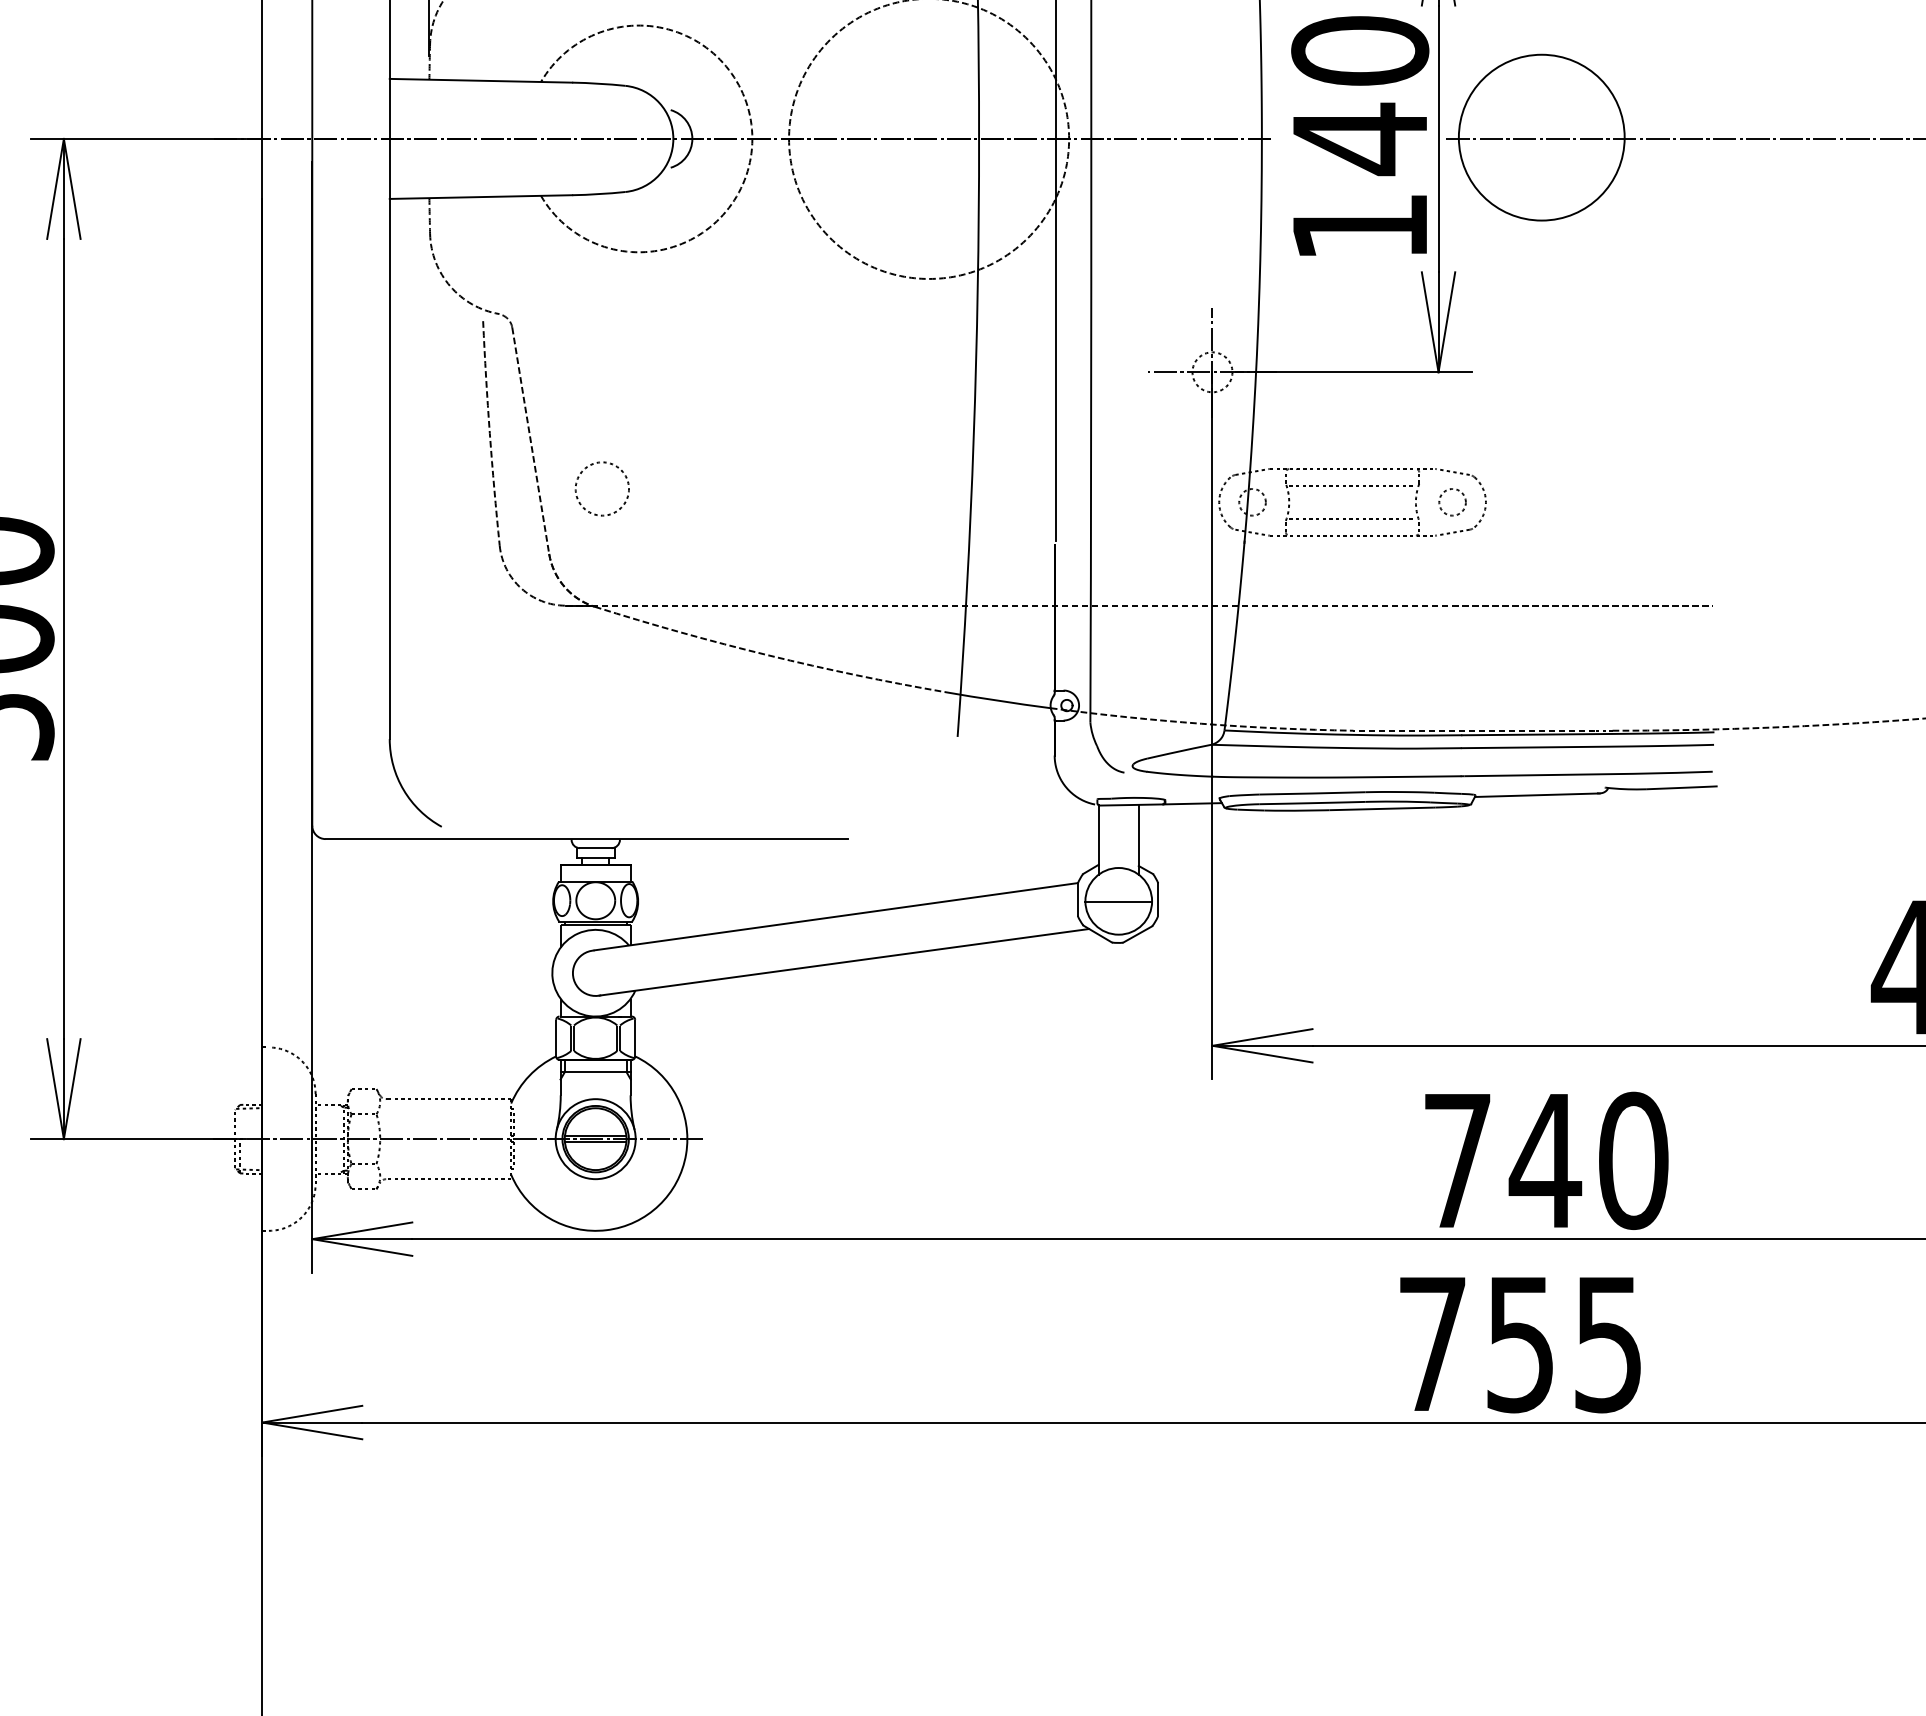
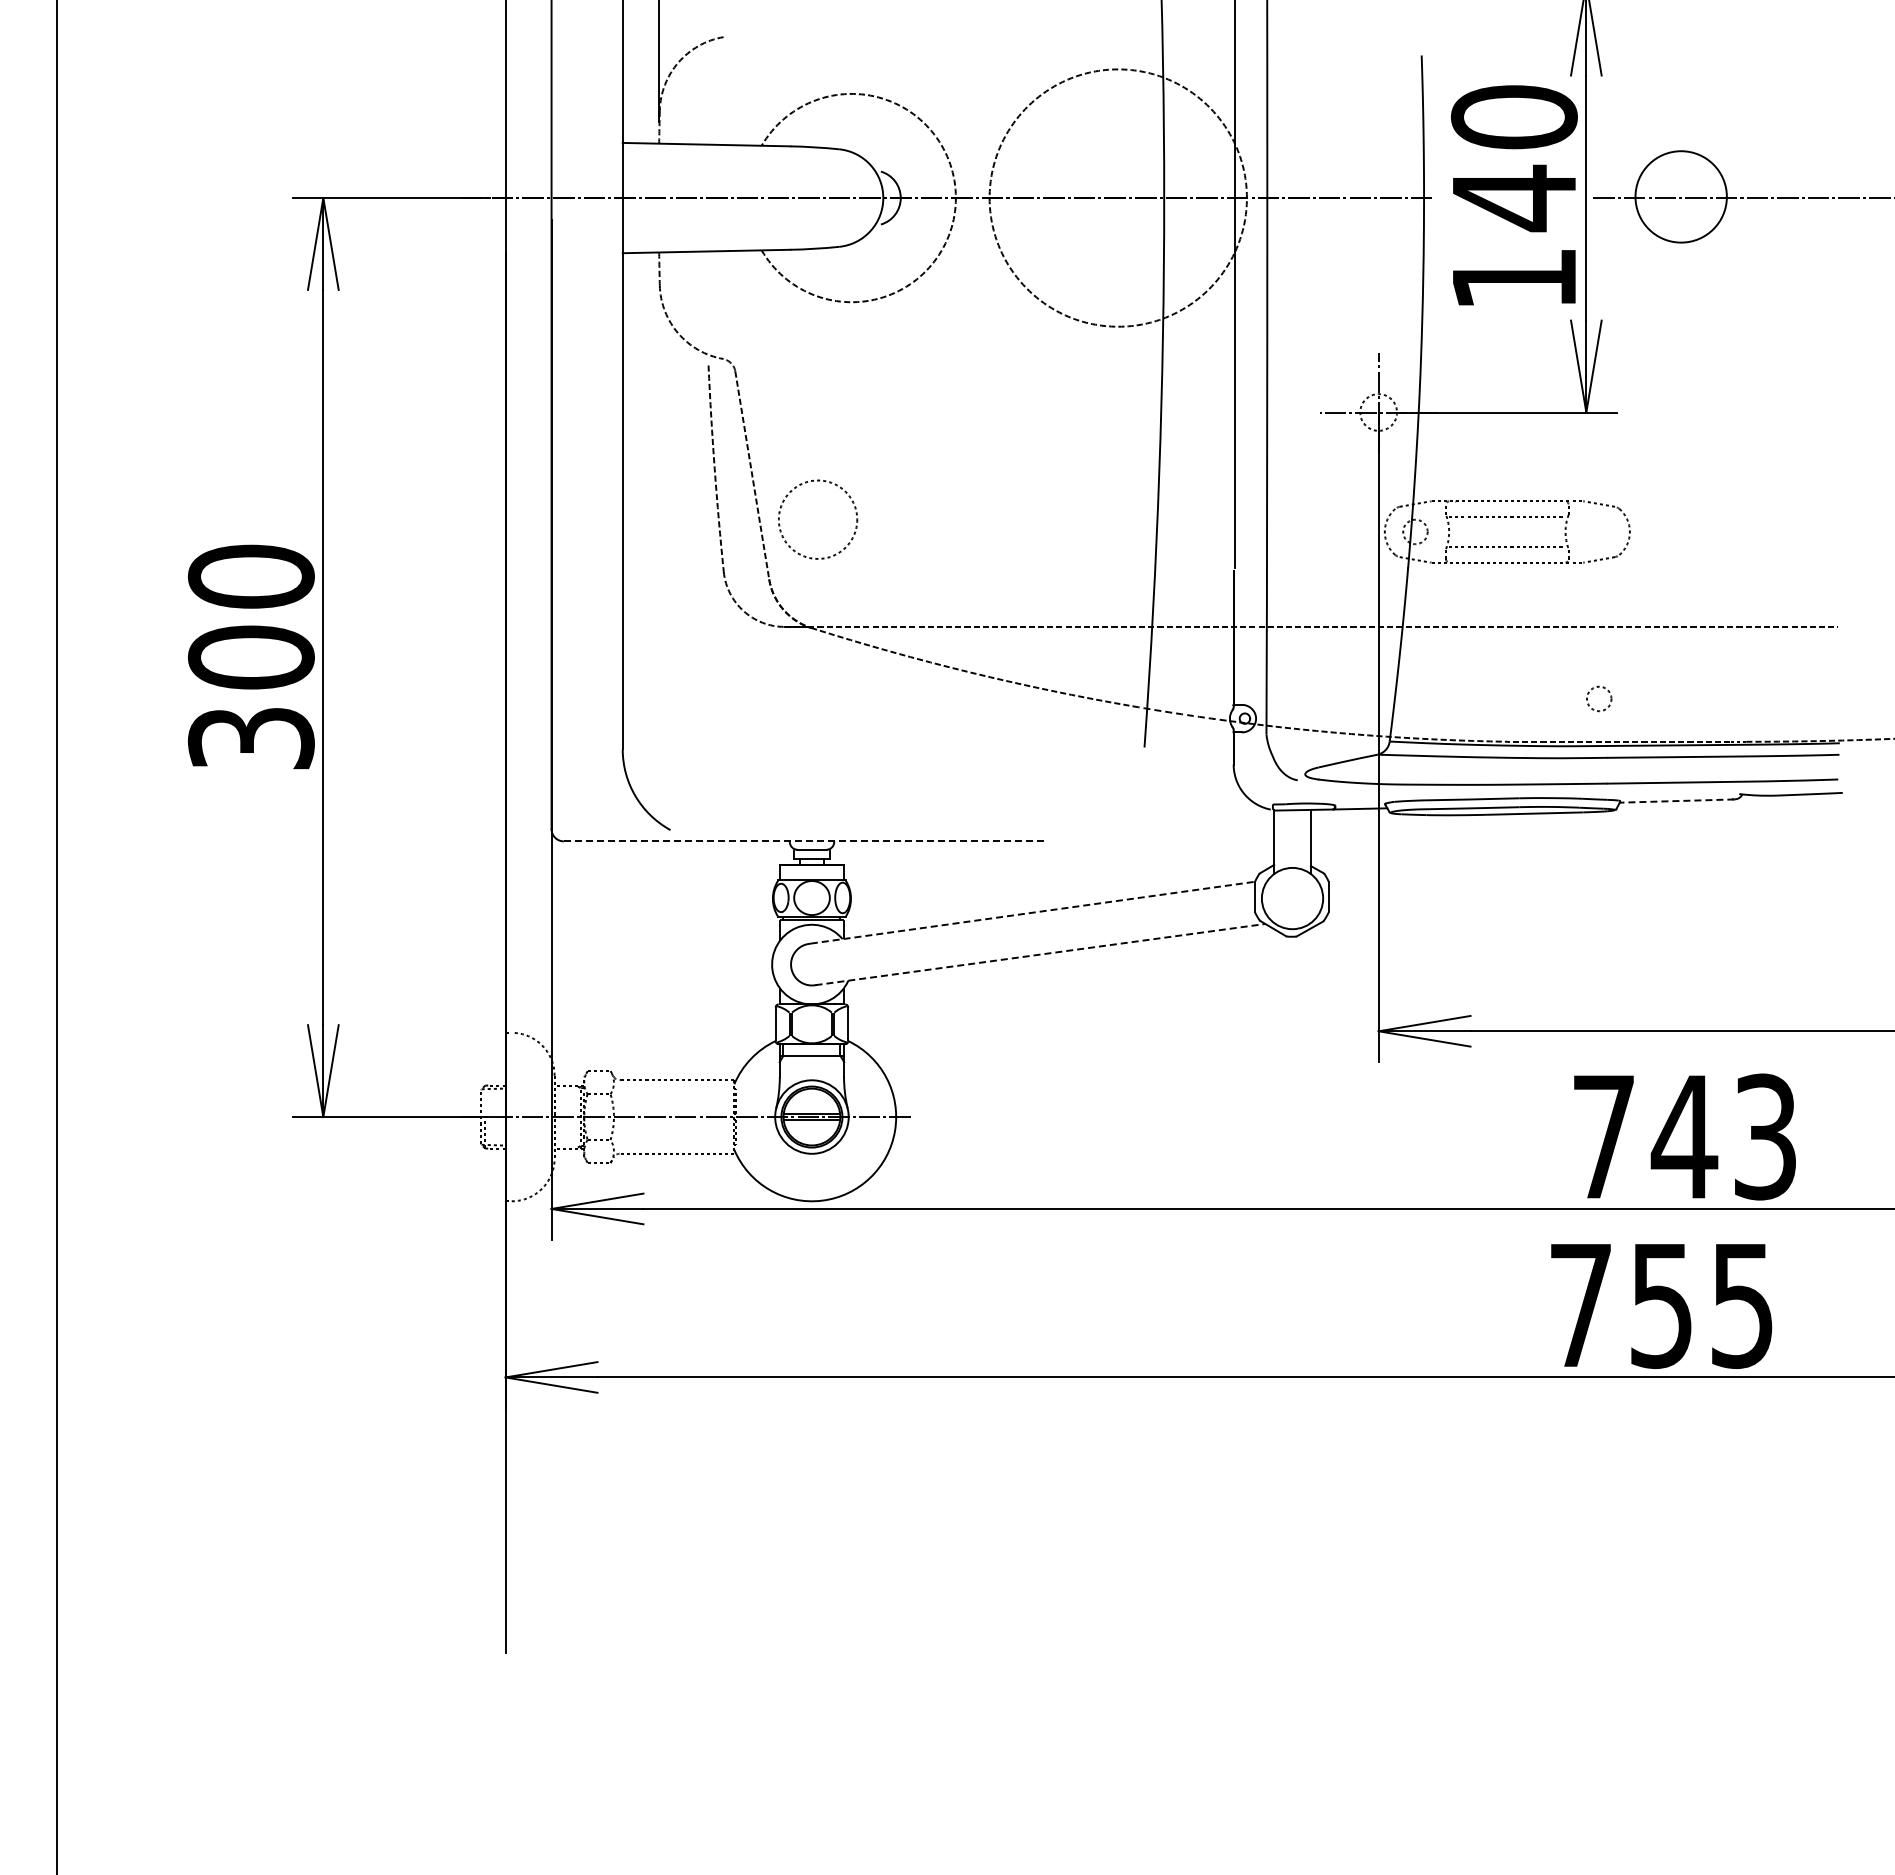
circle: (1542, 137) -> (1681, 196), size x0.6
circle: (601, 488) -> (817, 519), size x1.6
circle: (1452, 501) -> (1599, 698), moved
arc: (997, 701) -> (1181, 714), solid -> dashed
line: (1536, 795) -> (1676, 801), solid -> dashed
line: (586, 839) -> (803, 841), solid -> dashed
line: (1118, 901) -> (1292, 898), removed
line: (836, 916) -> (1033, 912), solid -> dashed
line: (844, 962) -> (1040, 954), solid -> dashed
text: (1633, 1160) -> (1765, 1136), 740 -> 743

